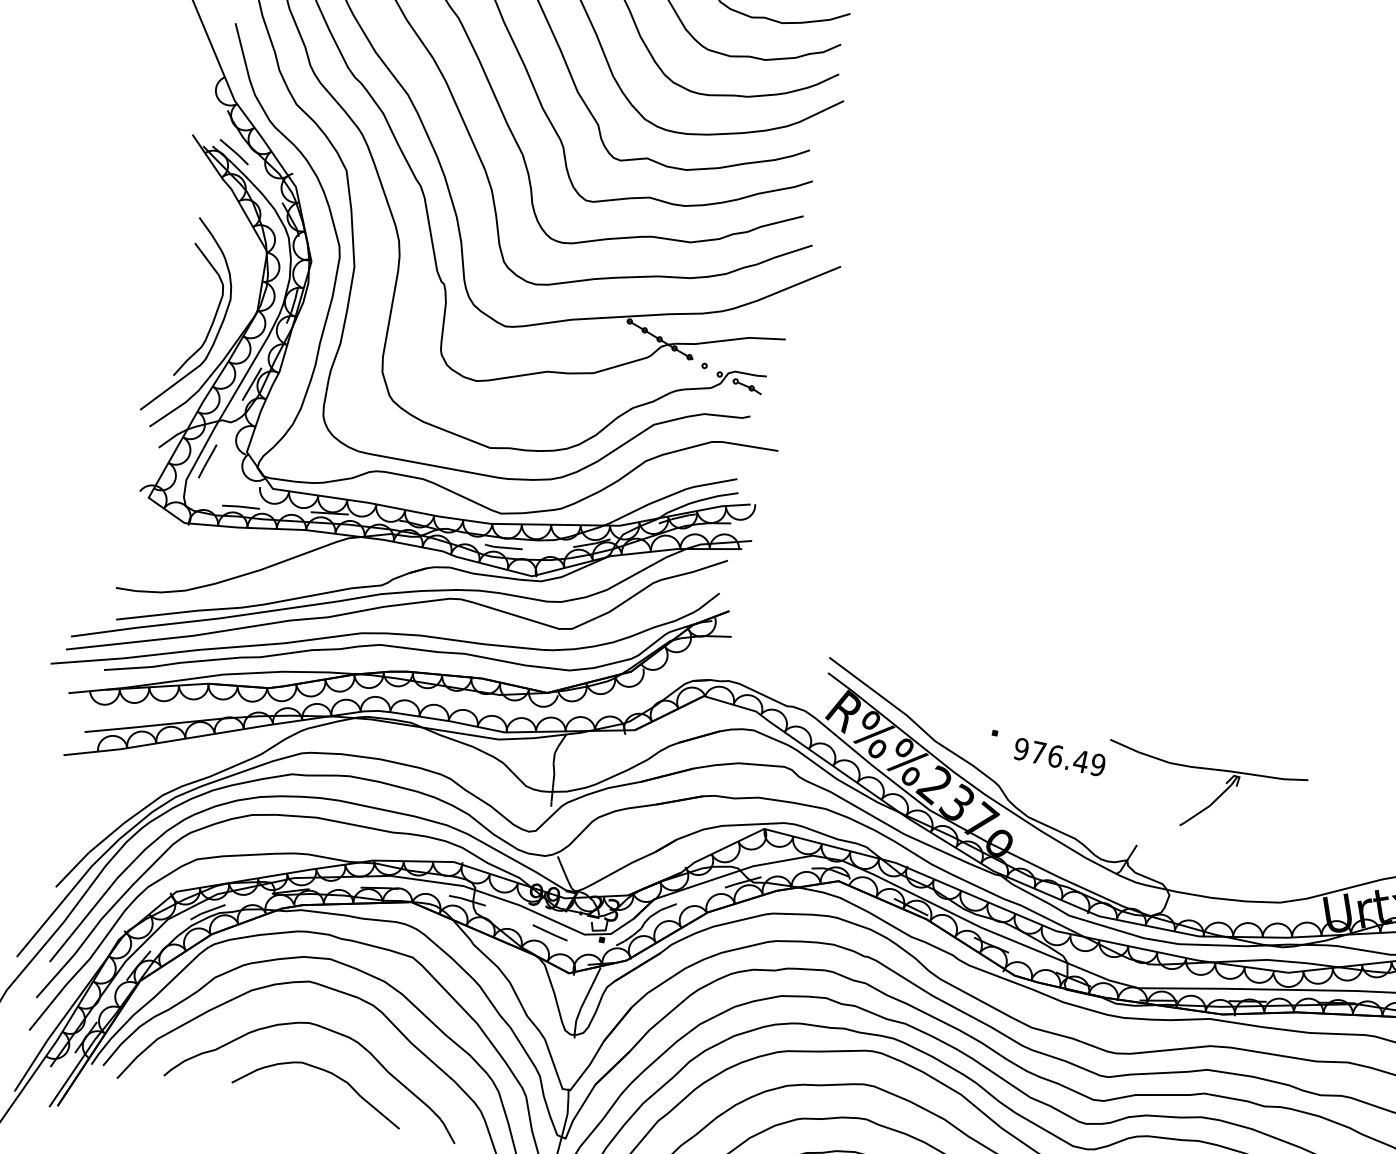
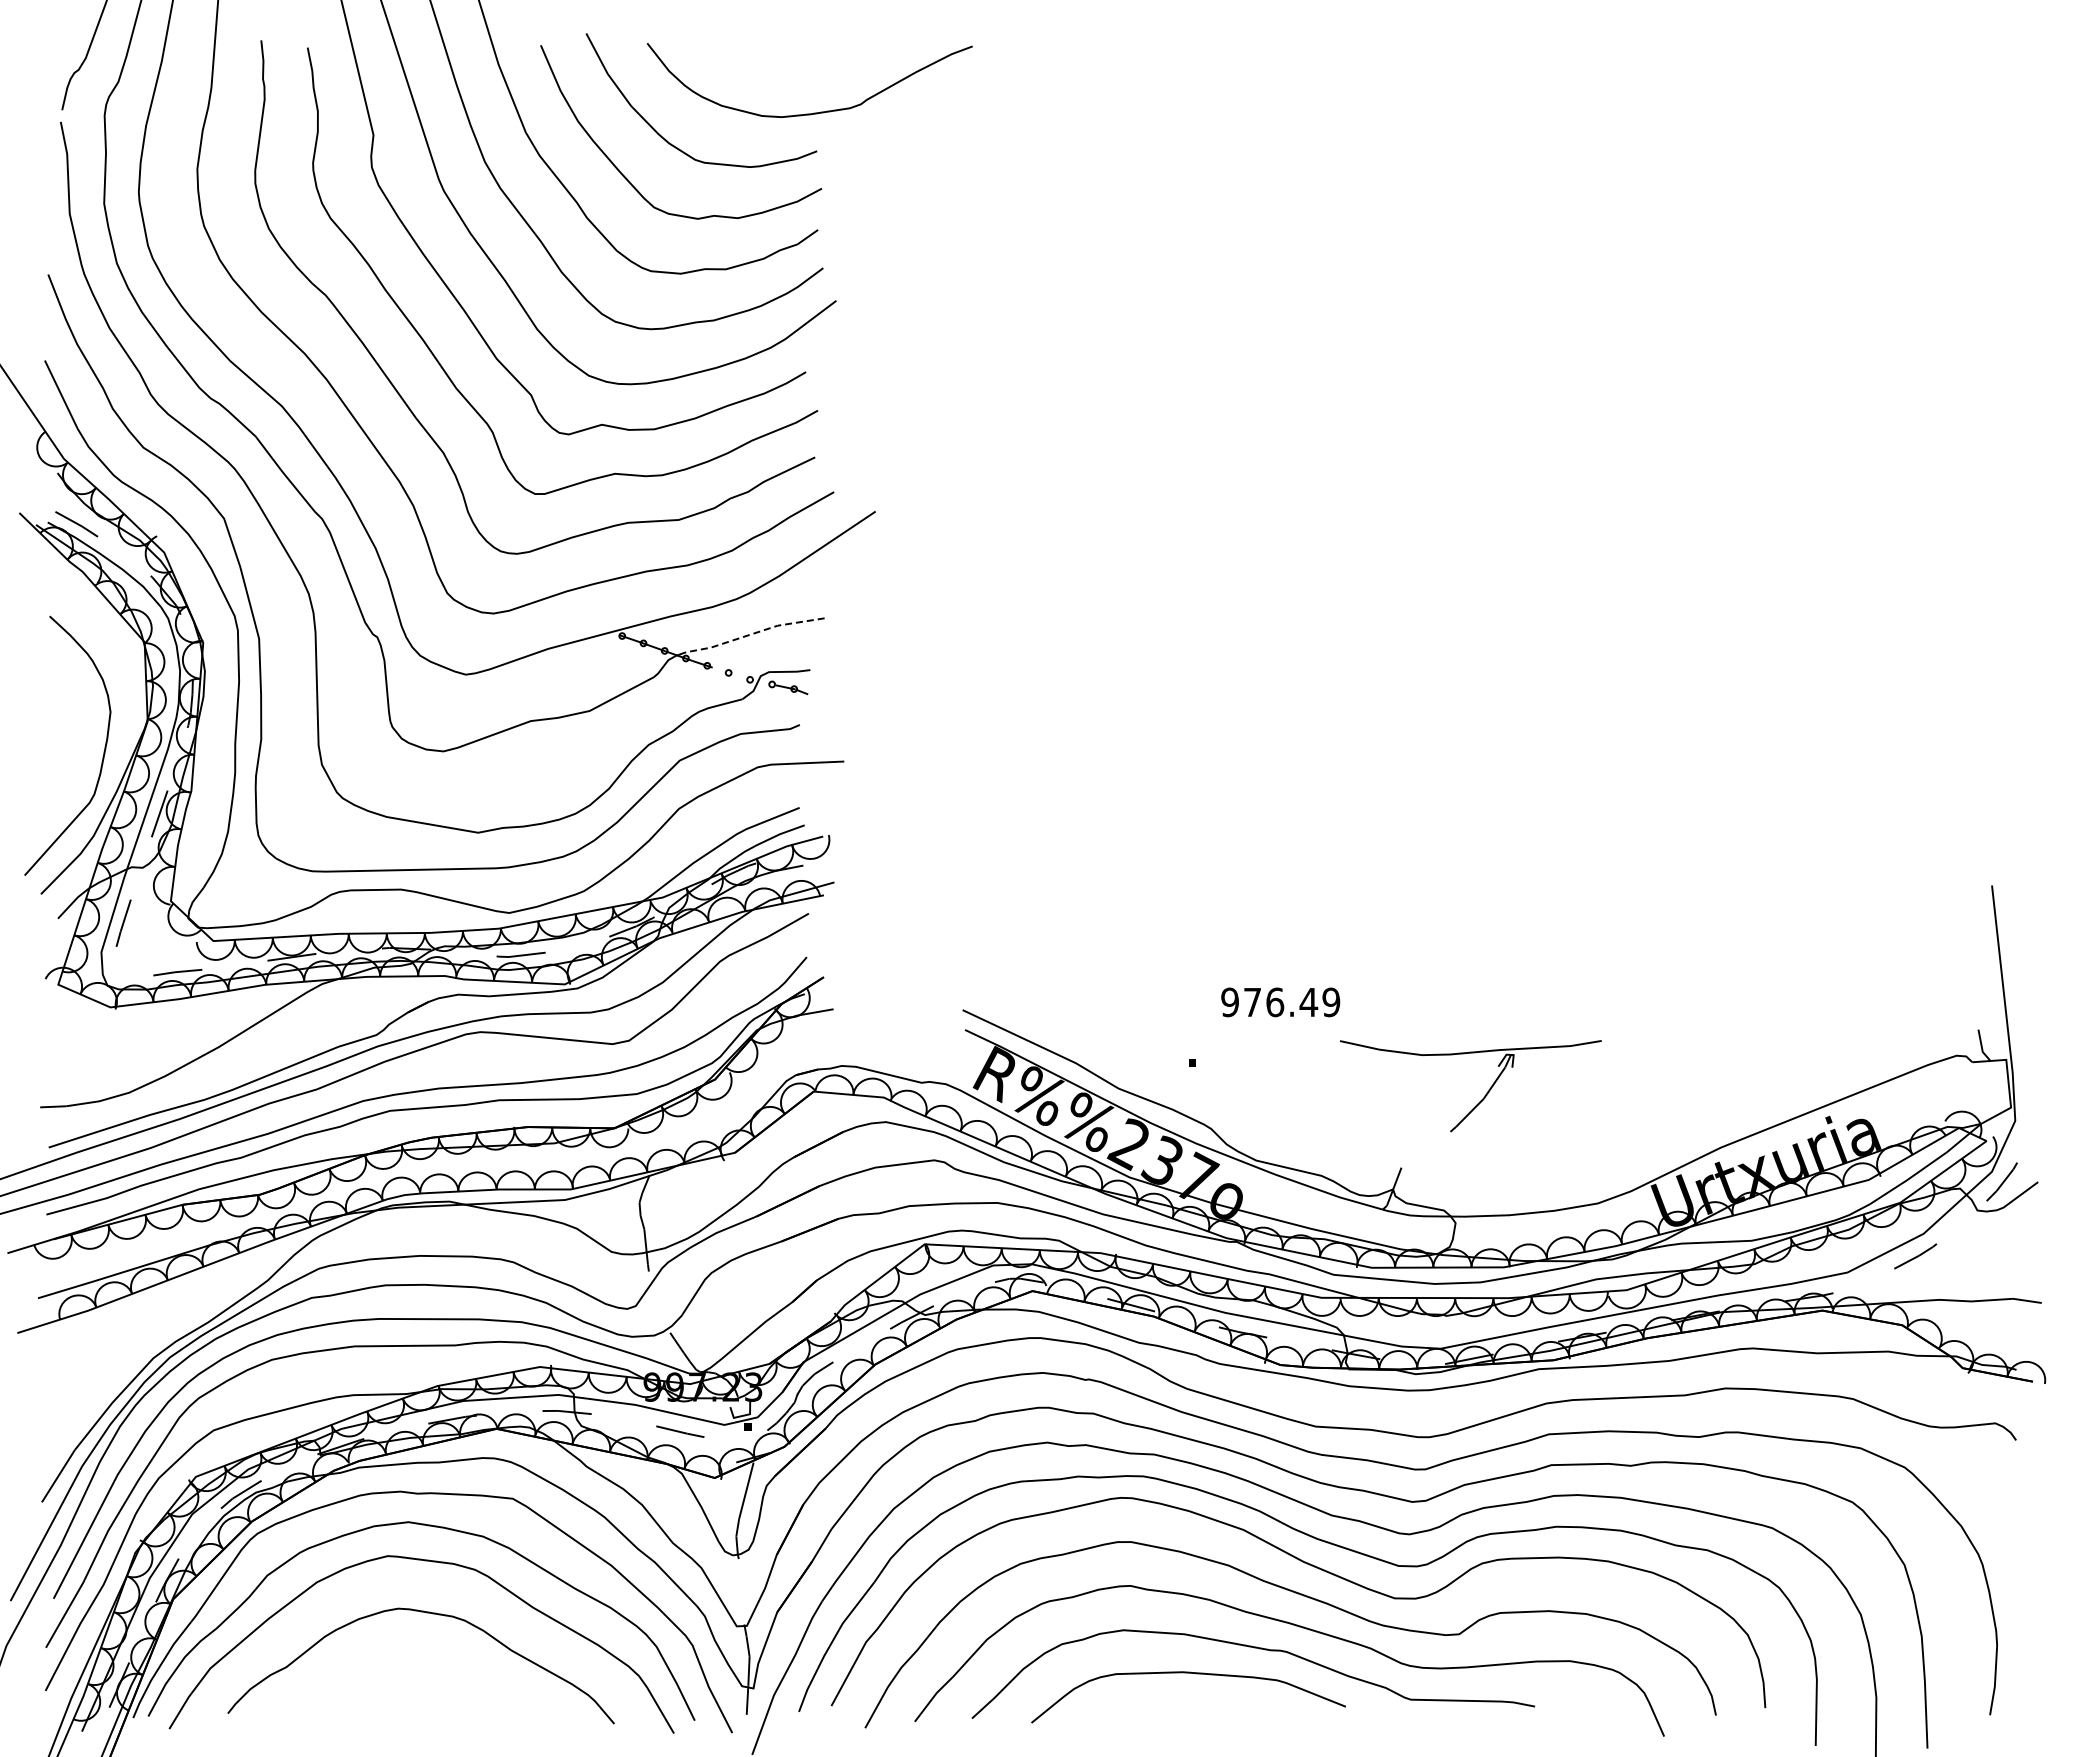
curve: (212, 319) -> (93, 742), removed
line: (730, 340) -> (754, 633), solid -> dashed
text: (1059, 757) -> (1280, 1002), moved
curve: (326, 1072) -> (433, 1666), removed

